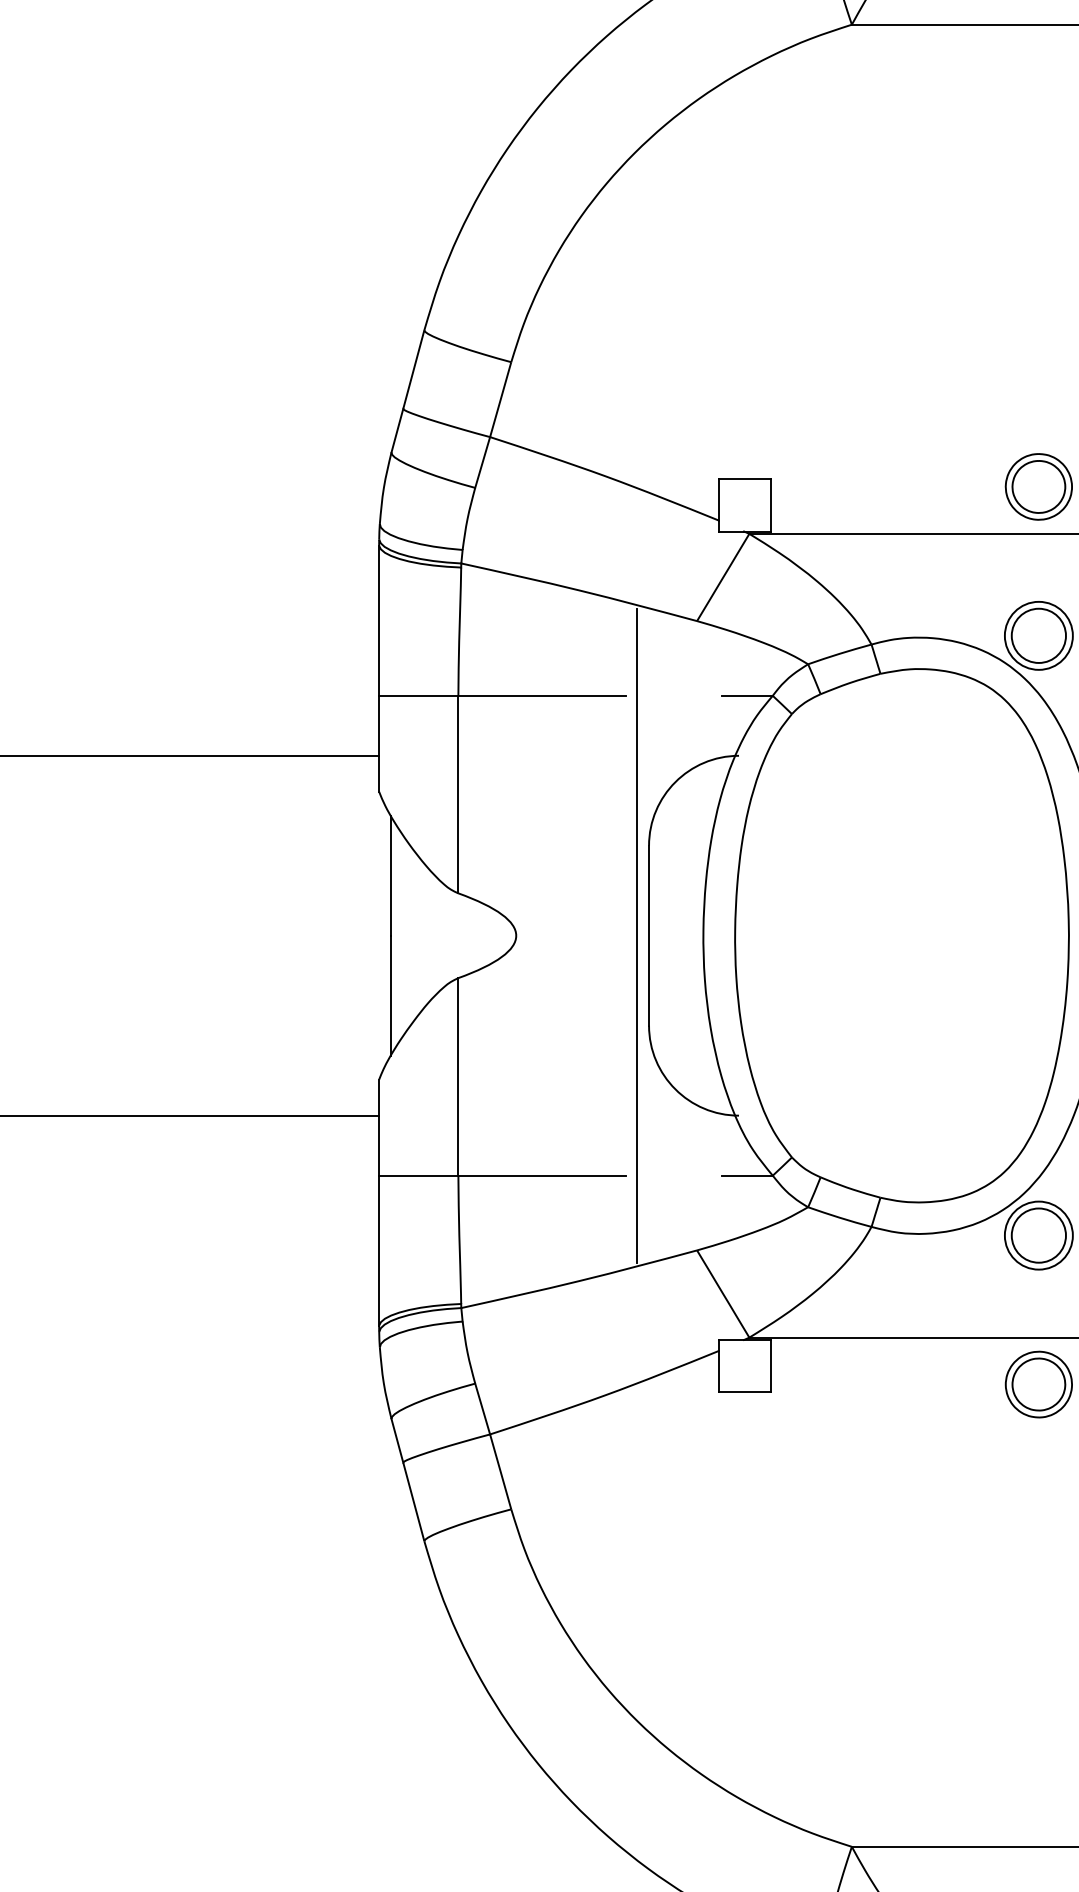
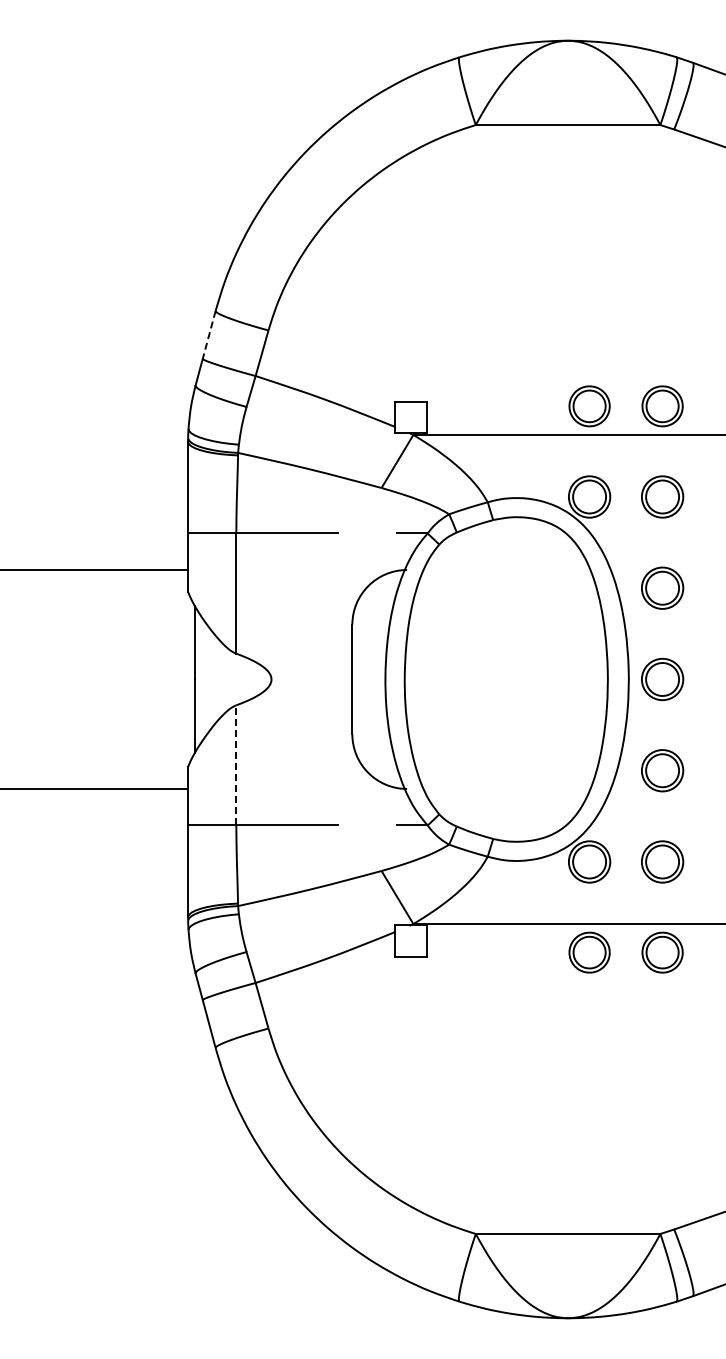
line: (414, 368) -> (209, 334), solid -> dashed
line: (637, 935) -> (345, 679), removed
line: (458, 1075) -> (236, 764), solid -> dashed

